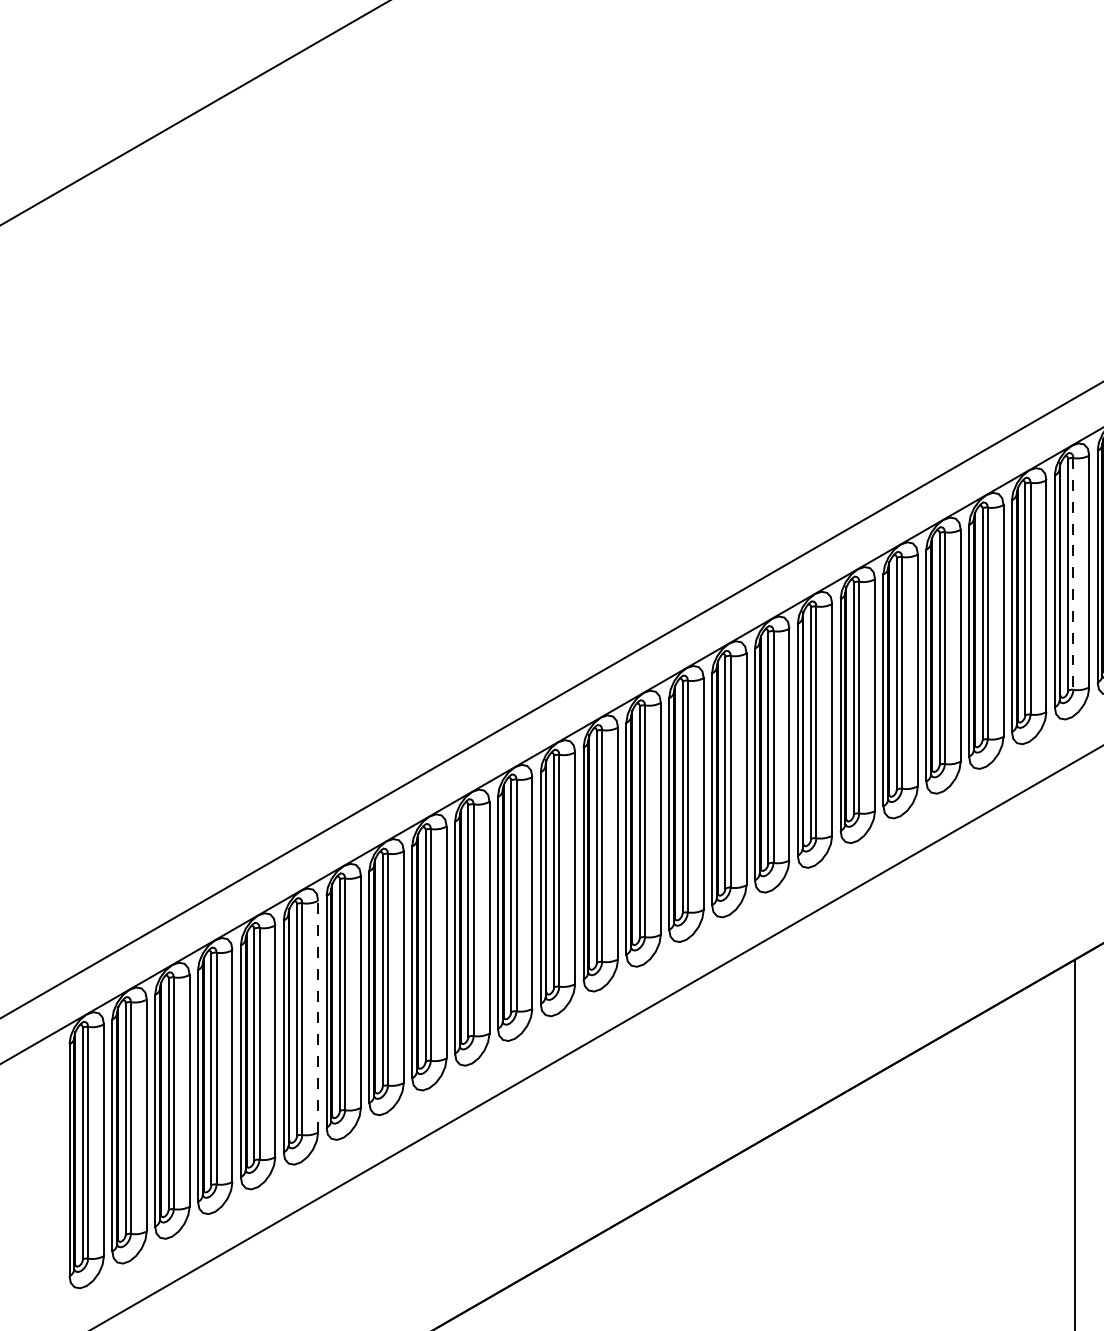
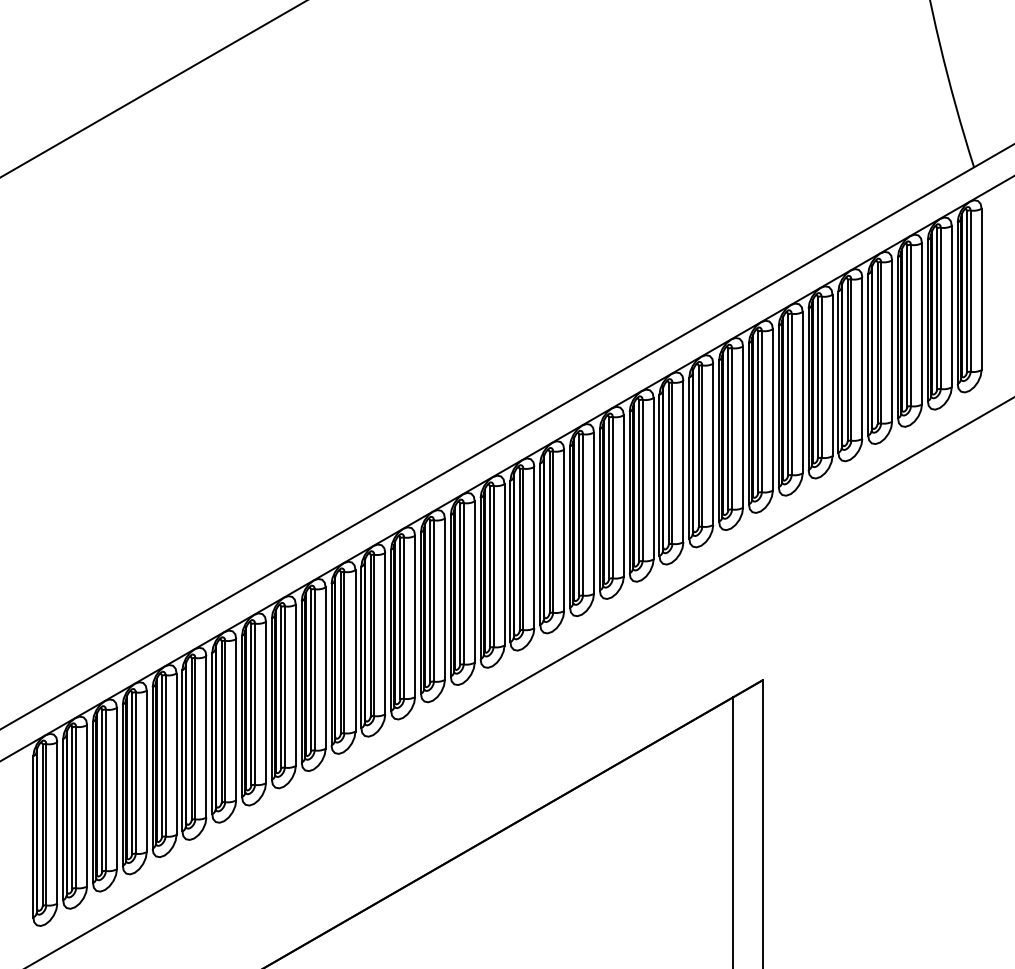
line: (1074, 573) -> (732, 428), dashed -> solid
line: (318, 1015) -> (206, 736), dashed -> solid

